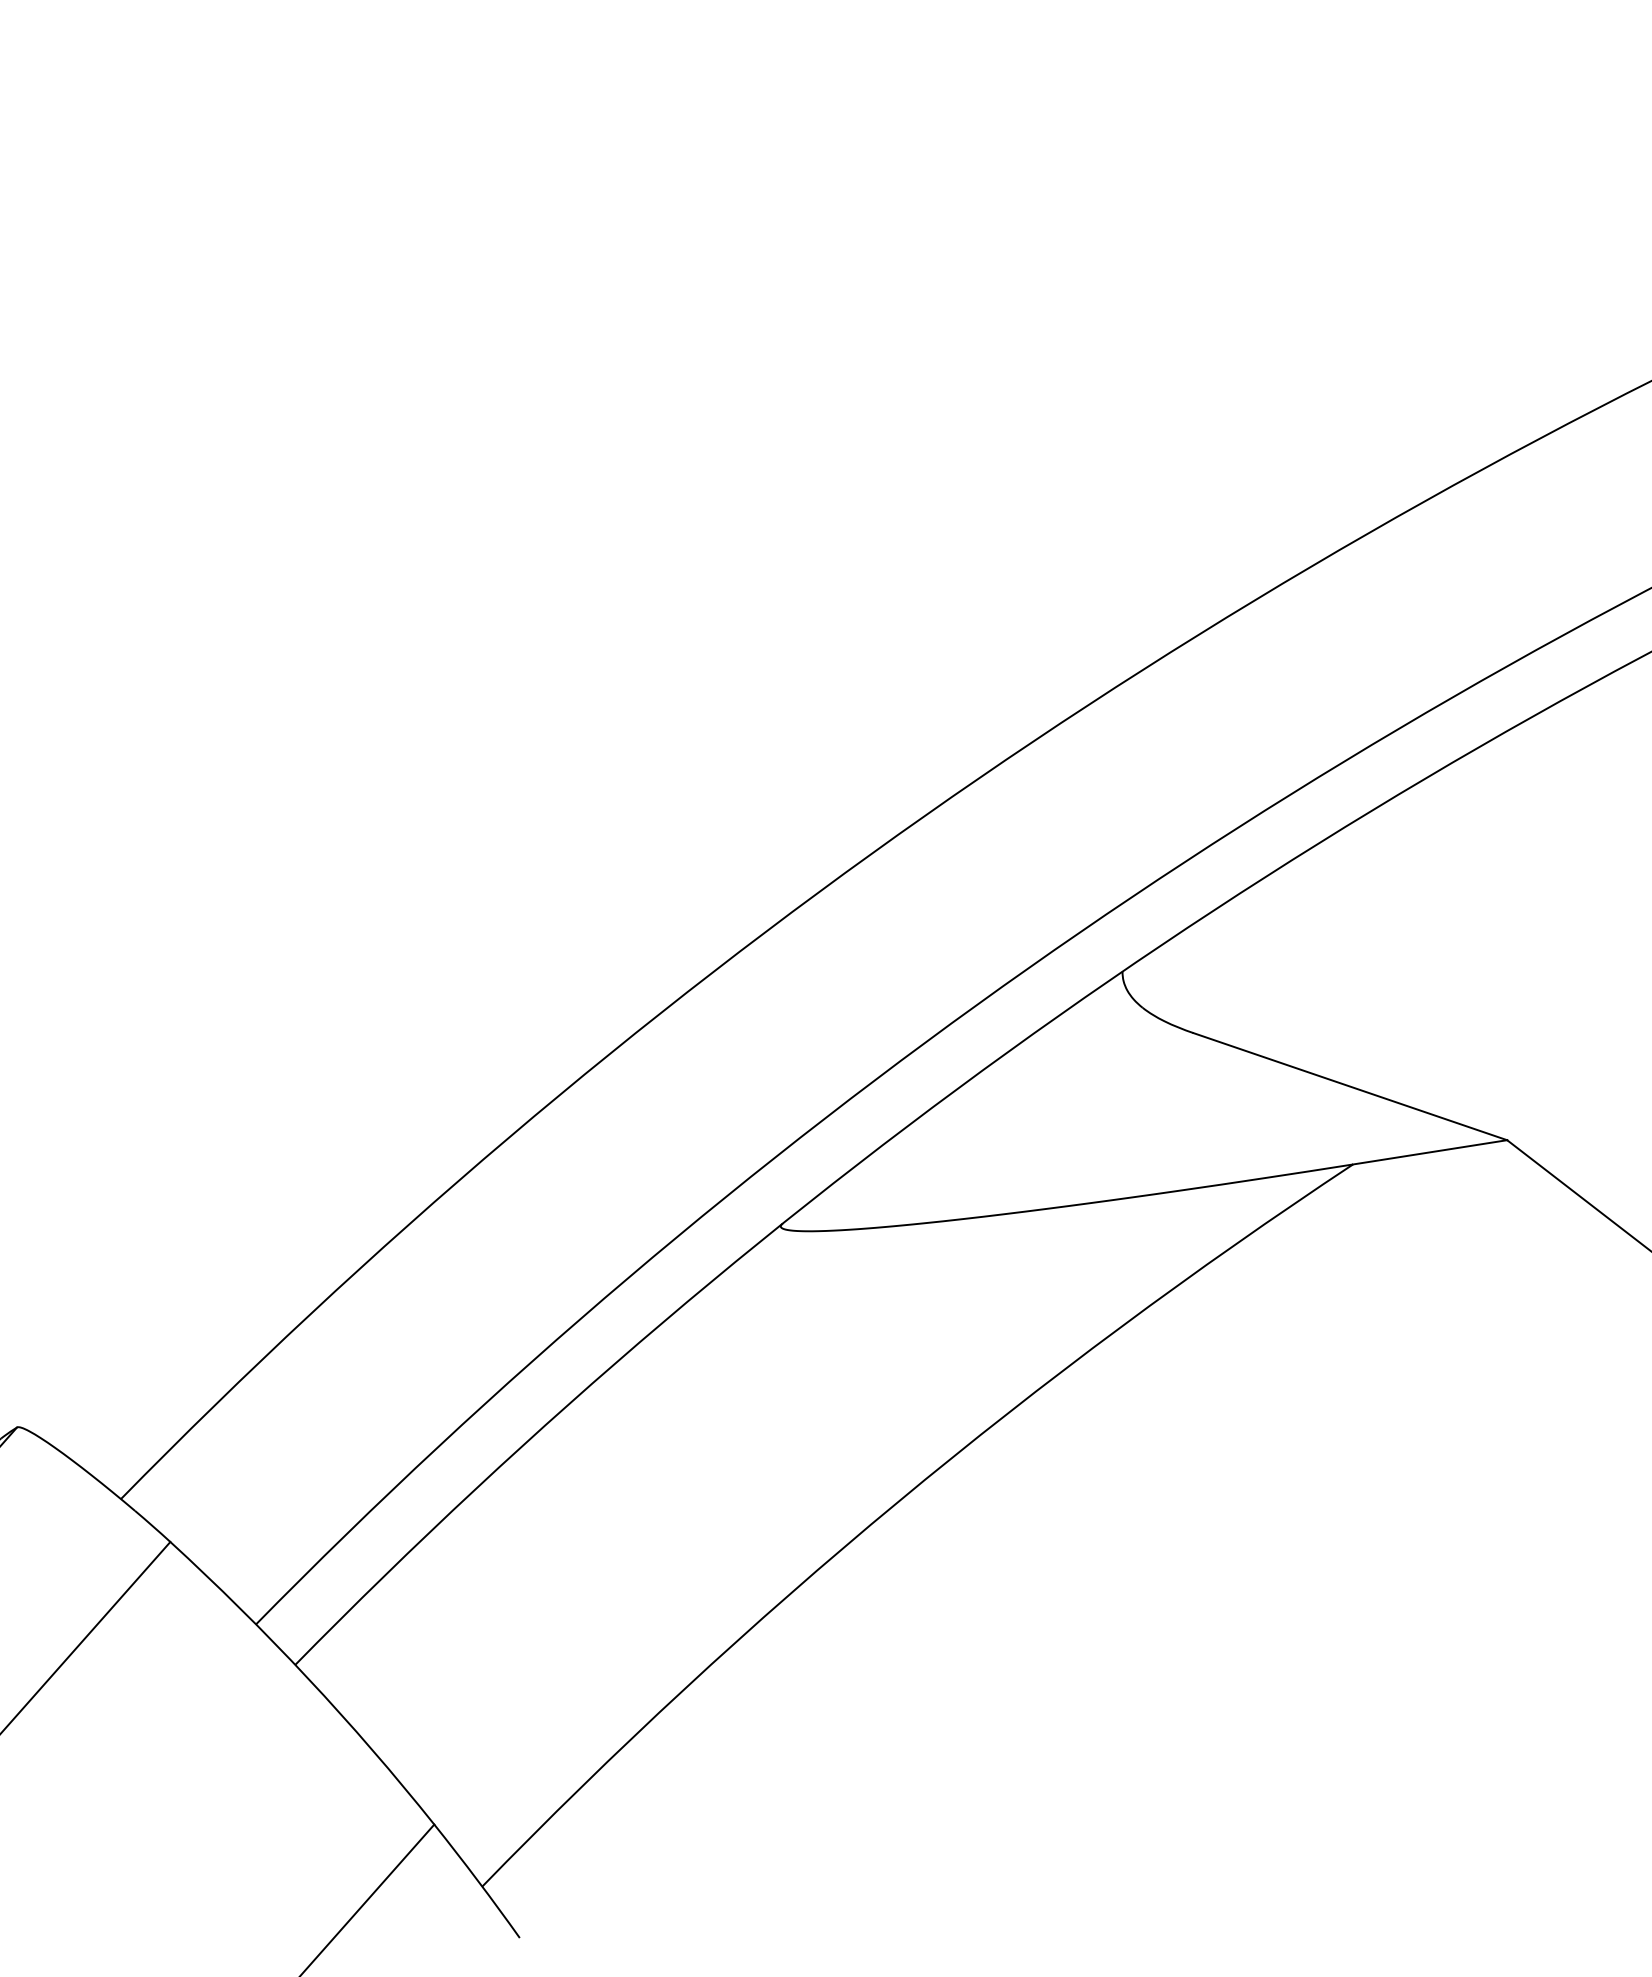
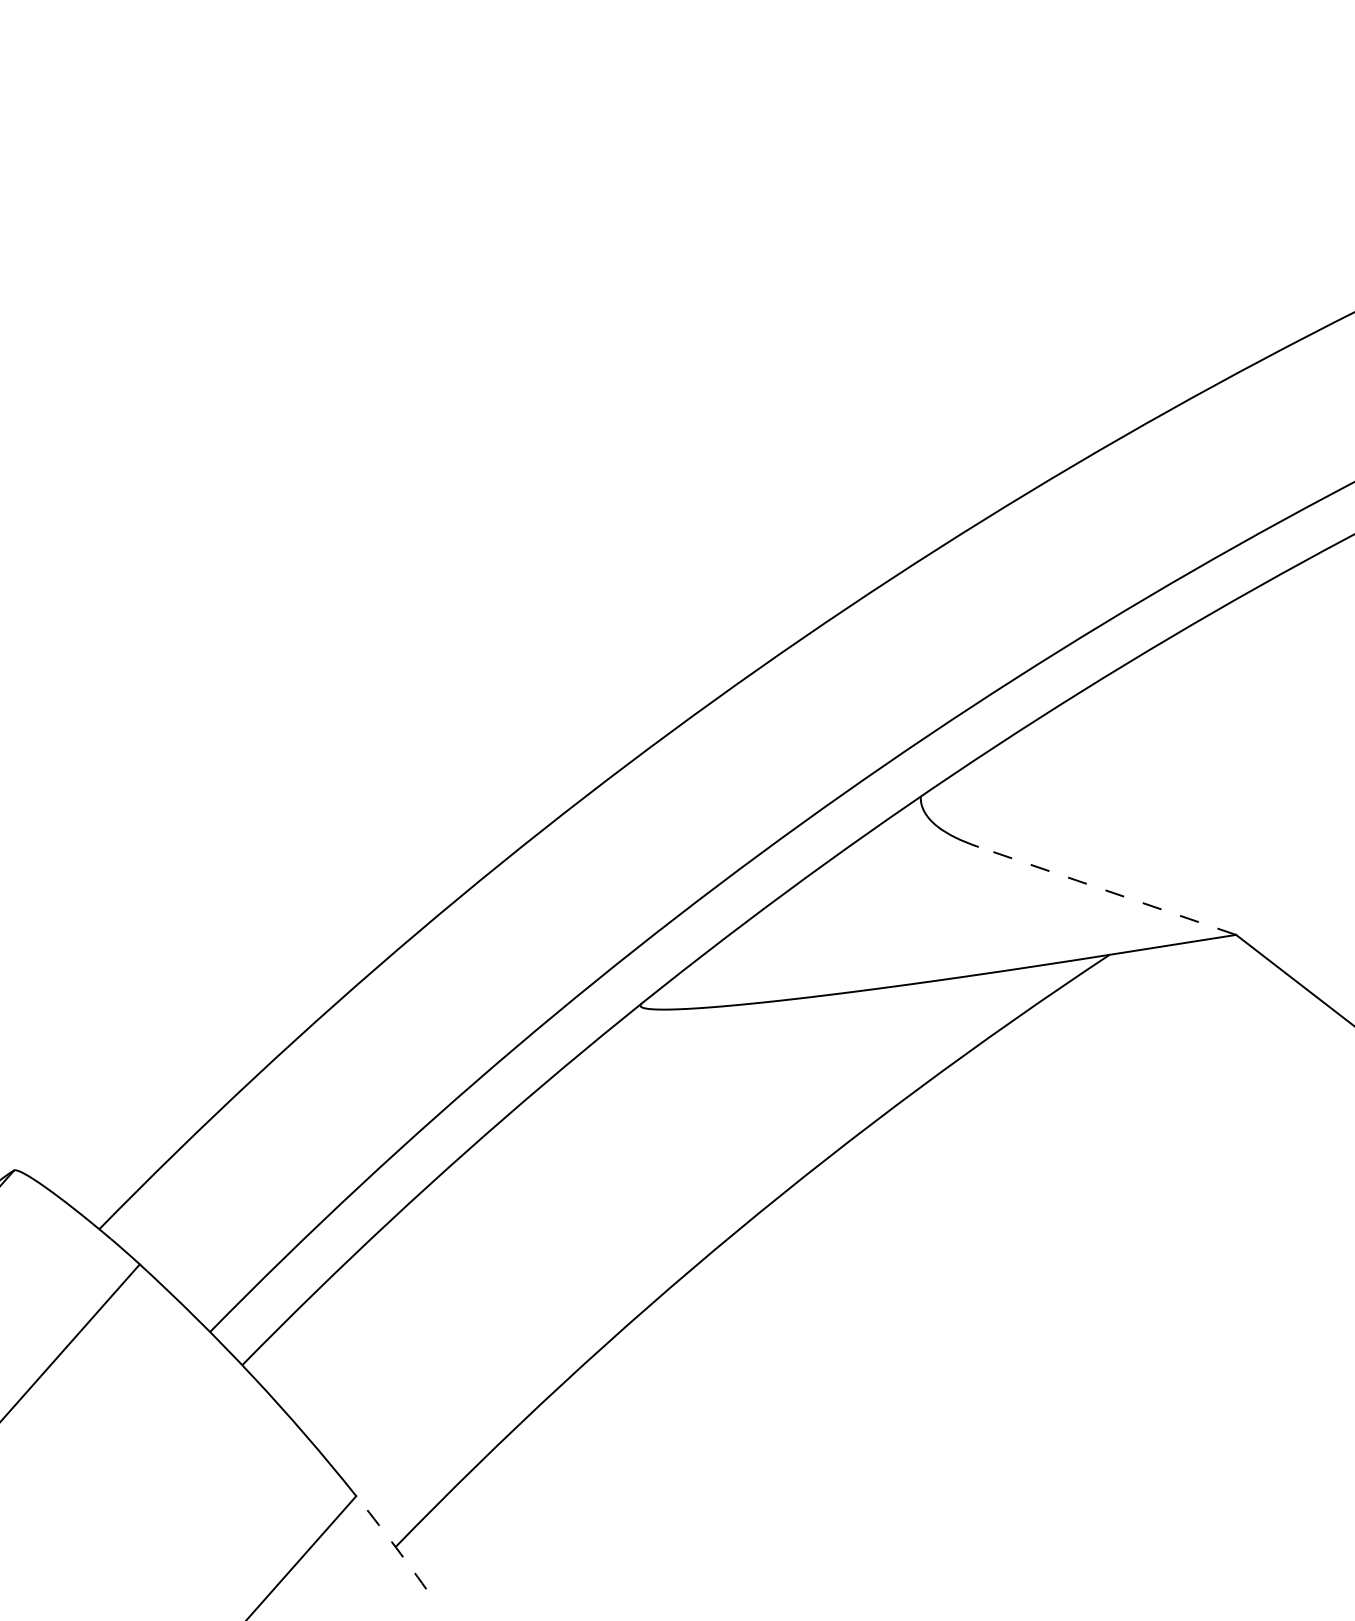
line: (1350, 1086) -> (1107, 890), solid -> dashed
arc: (477, 1880) -> (391, 1542), solid -> dashed

